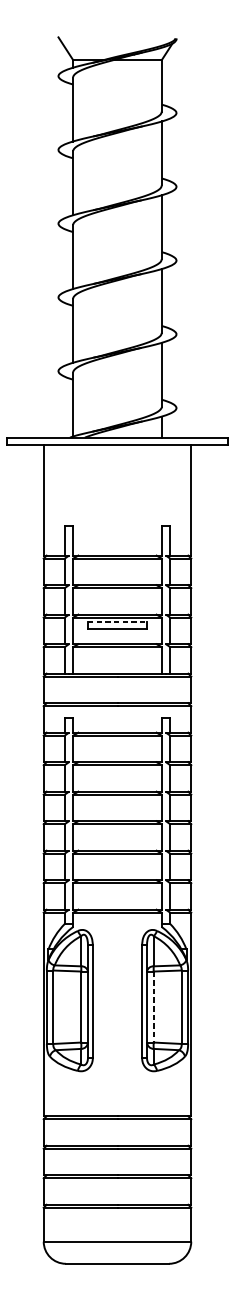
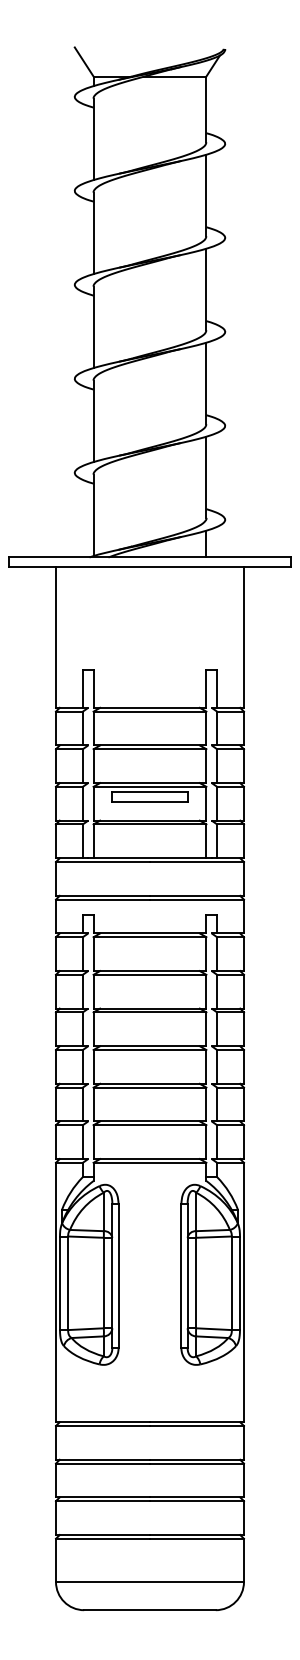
line: (117, 622) -> (150, 792), dashed -> solid
line: (153, 1007) -> (196, 1283), dashed -> solid

